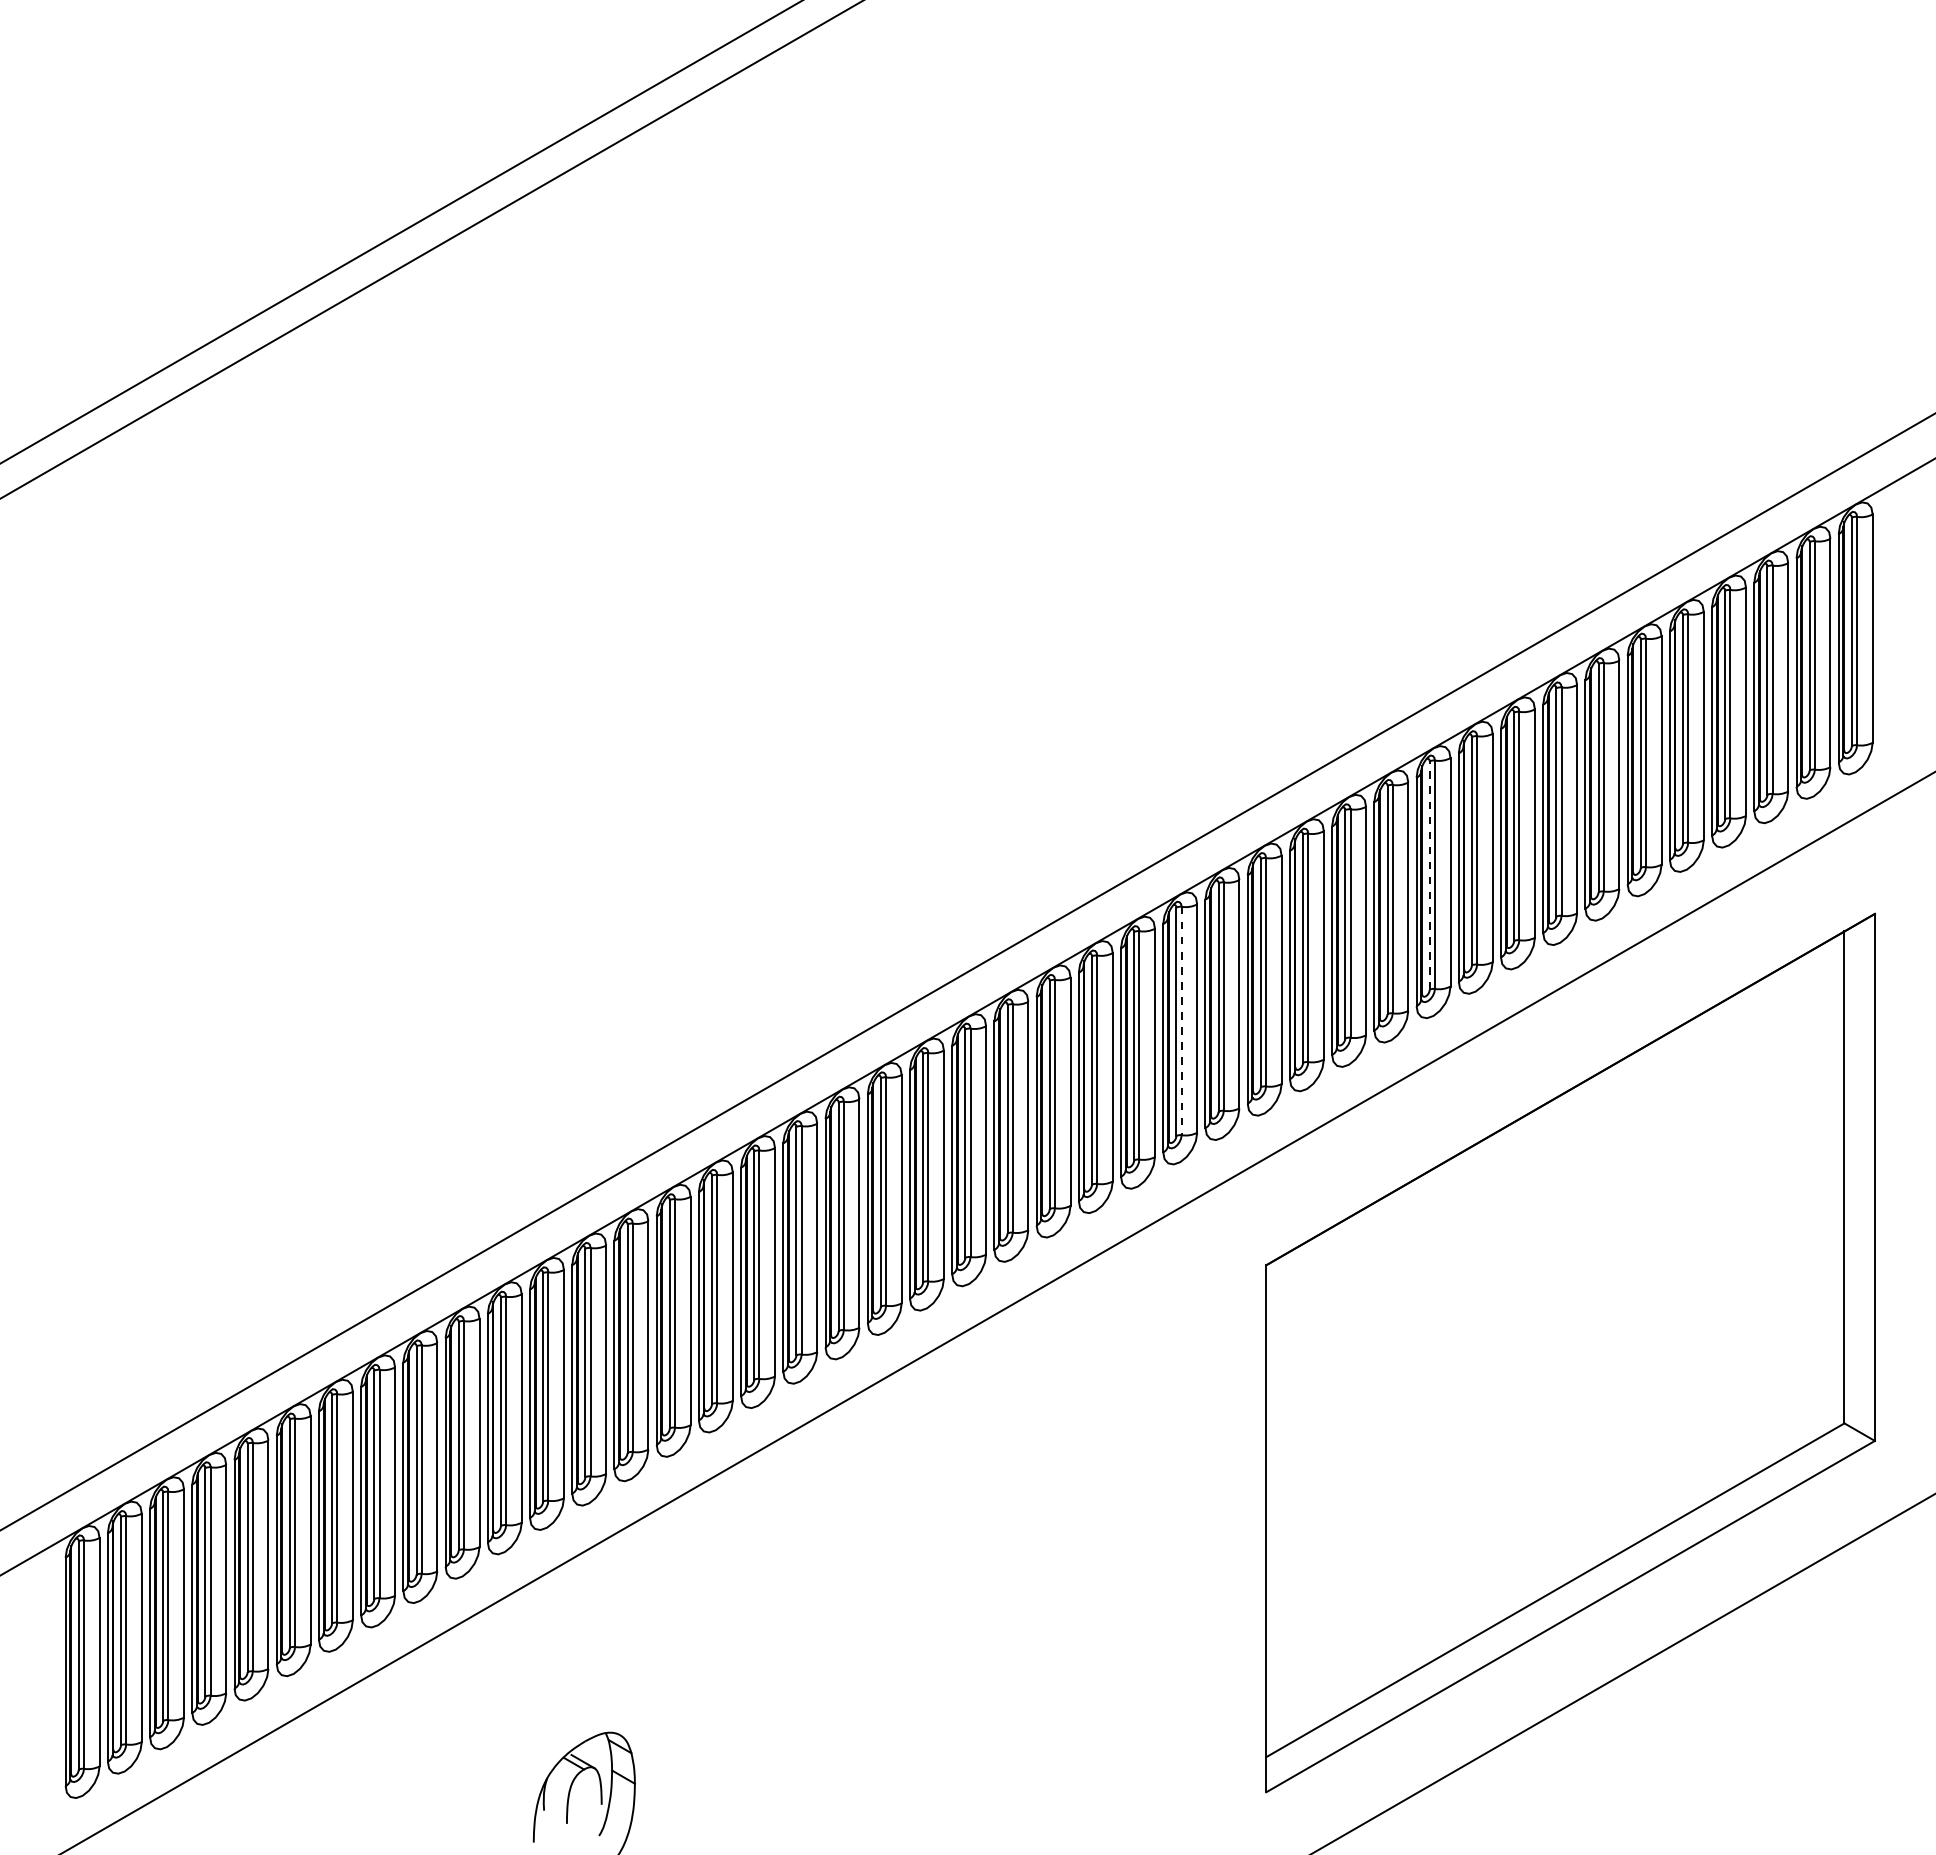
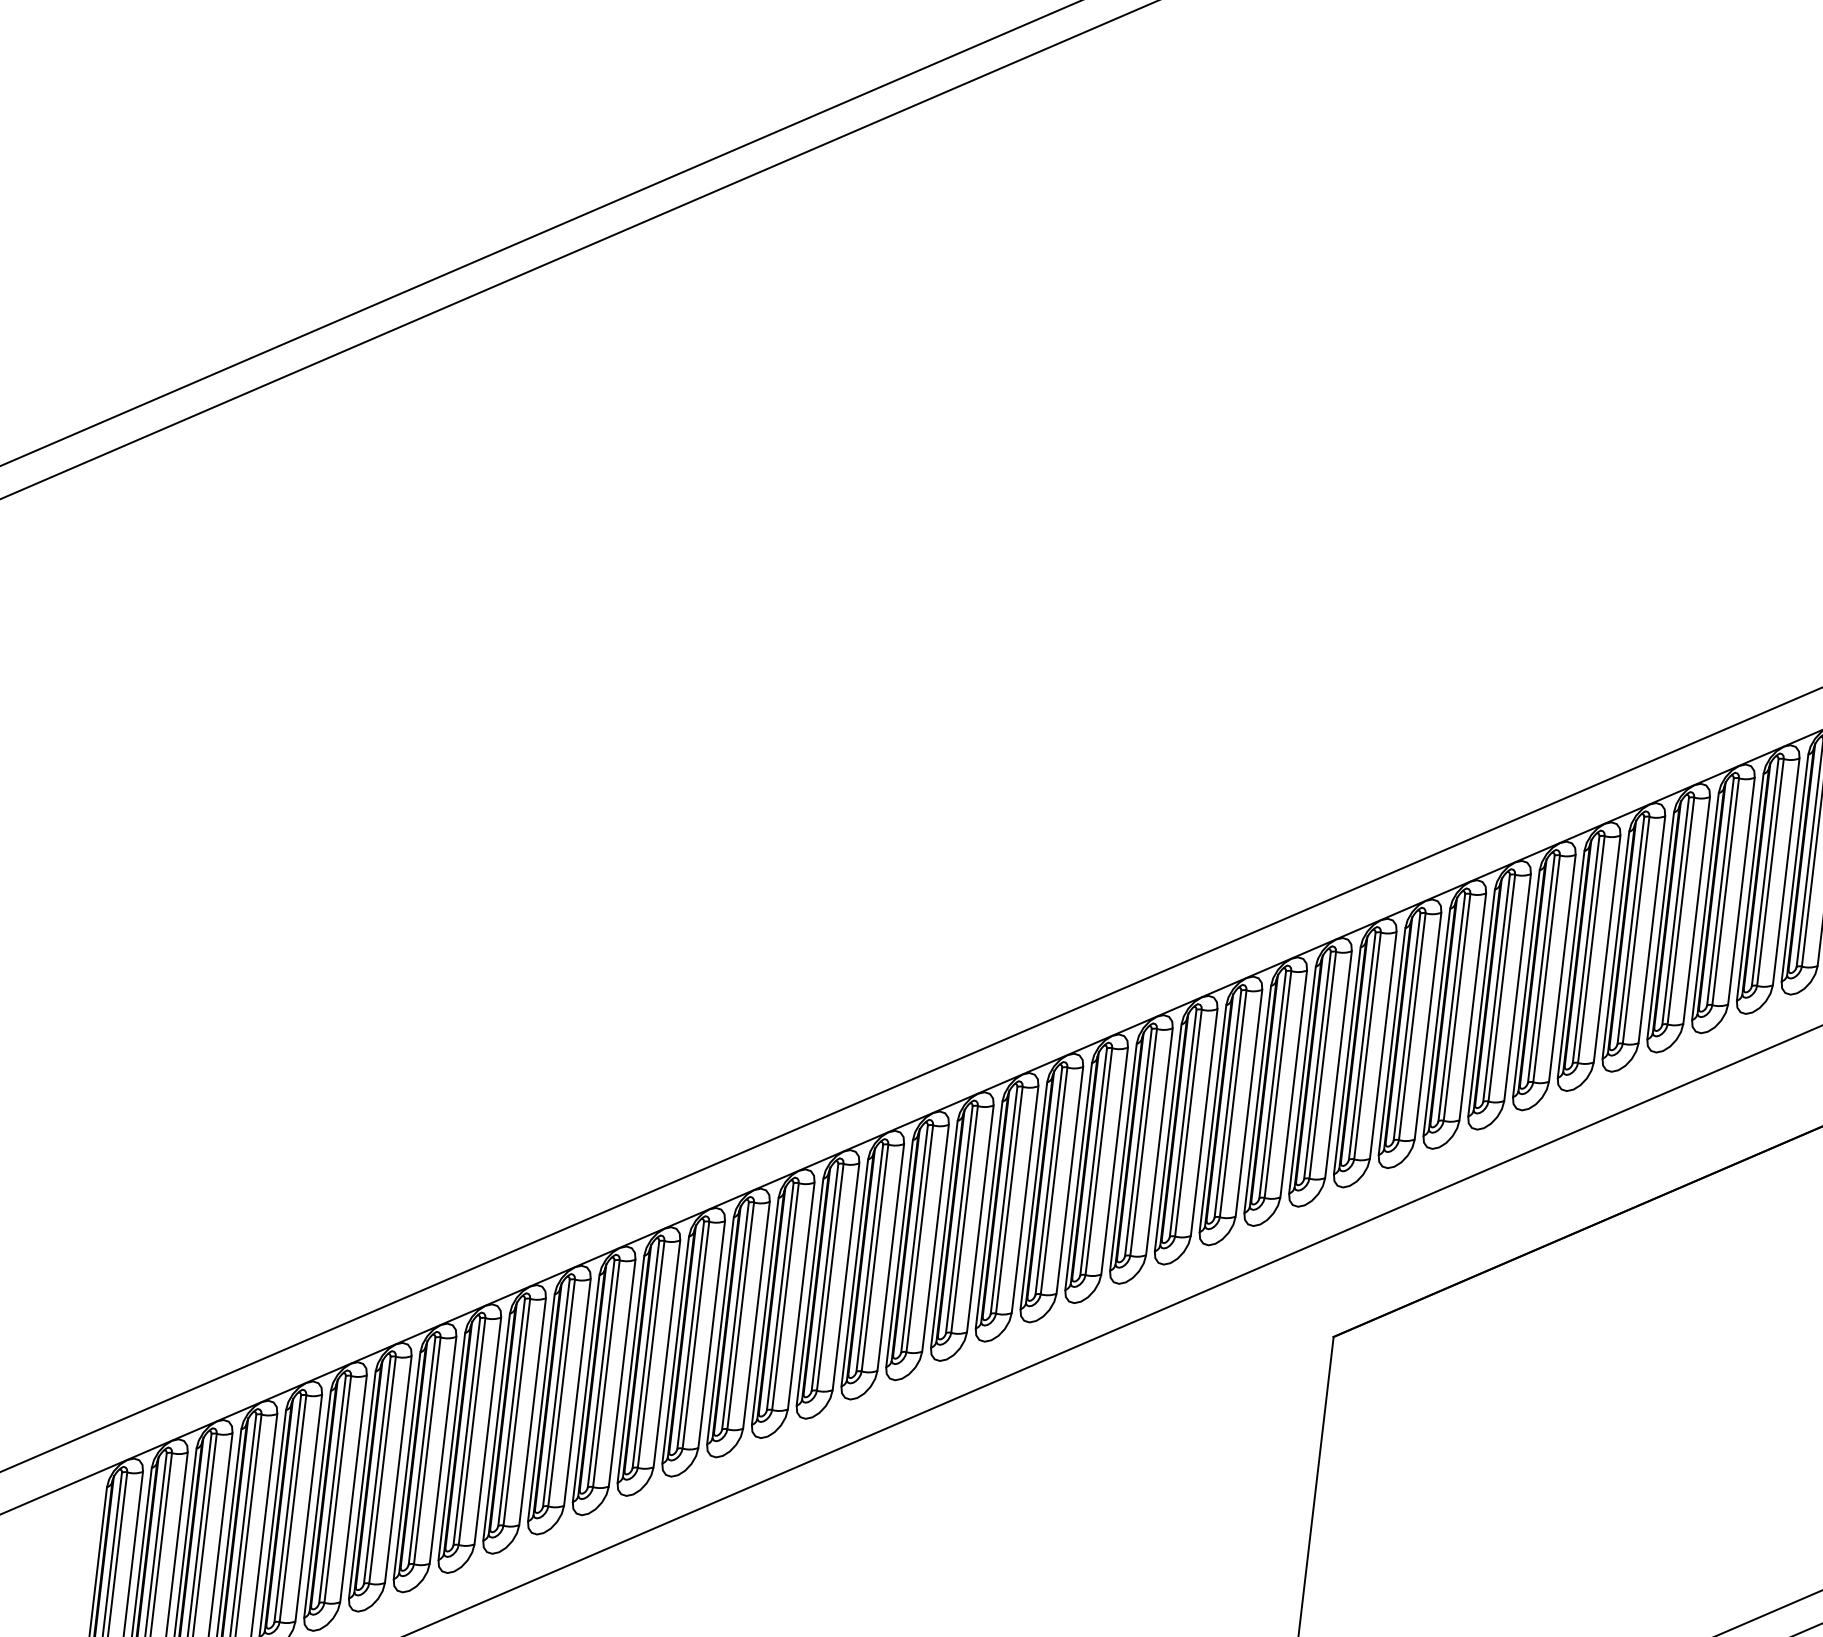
line: (1429, 875) -> (1541, 968), dashed -> solid
line: (1181, 1021) -> (1277, 1085), dashed -> solid

